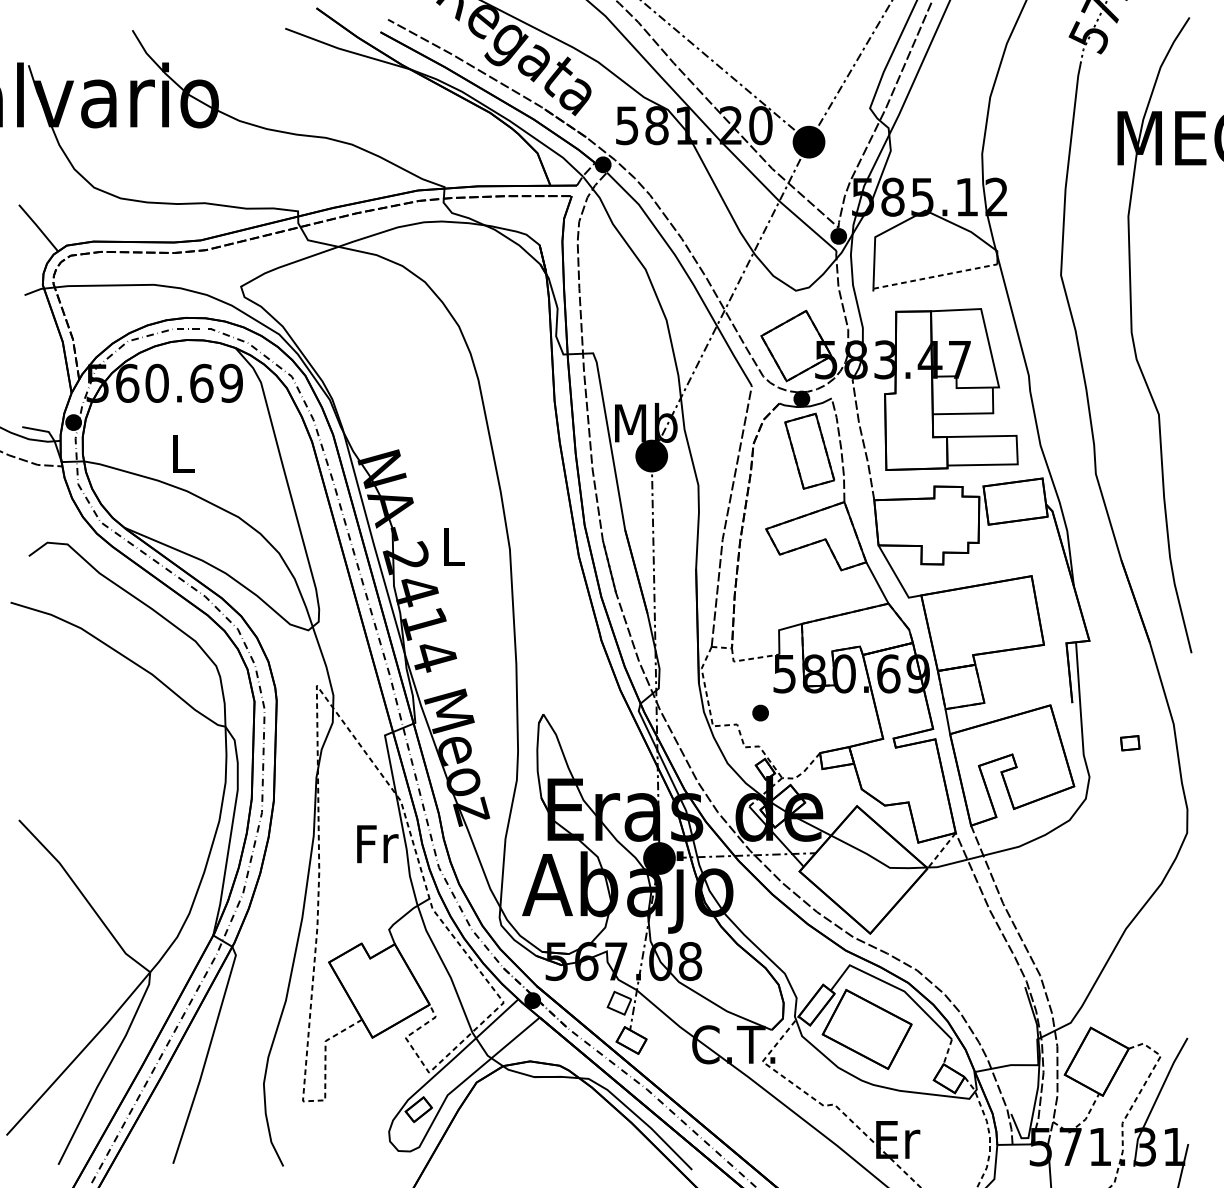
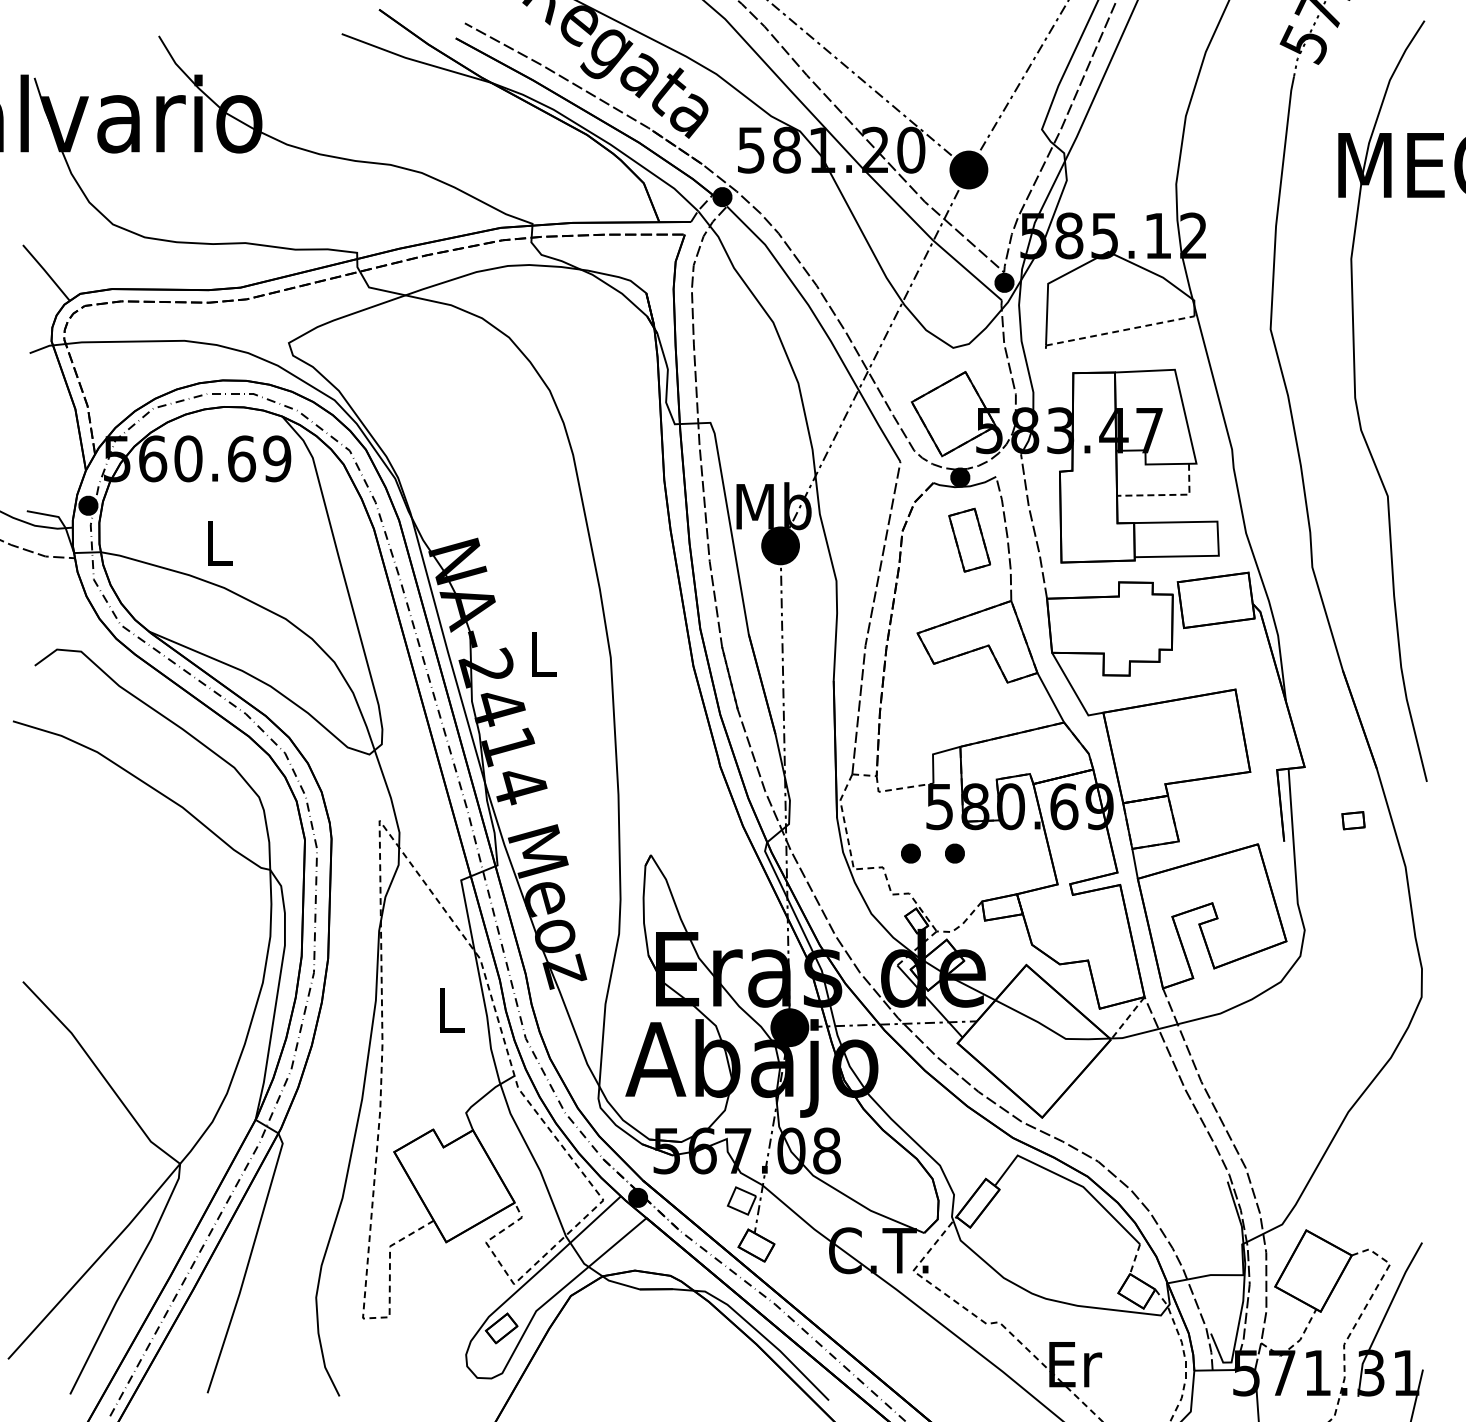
line: (975, 413) -> (1168, 494), solid -> dashed
part: (809, 451) -> (969, 540), size x0.7
part: (796, 713) -> (954, 853), added
part: (1130, 743) -> (1353, 820), moved
text: (377, 844) -> (452, 1010), Fr -> L
part: (867, 1029) -> (1038, 1232), removed

